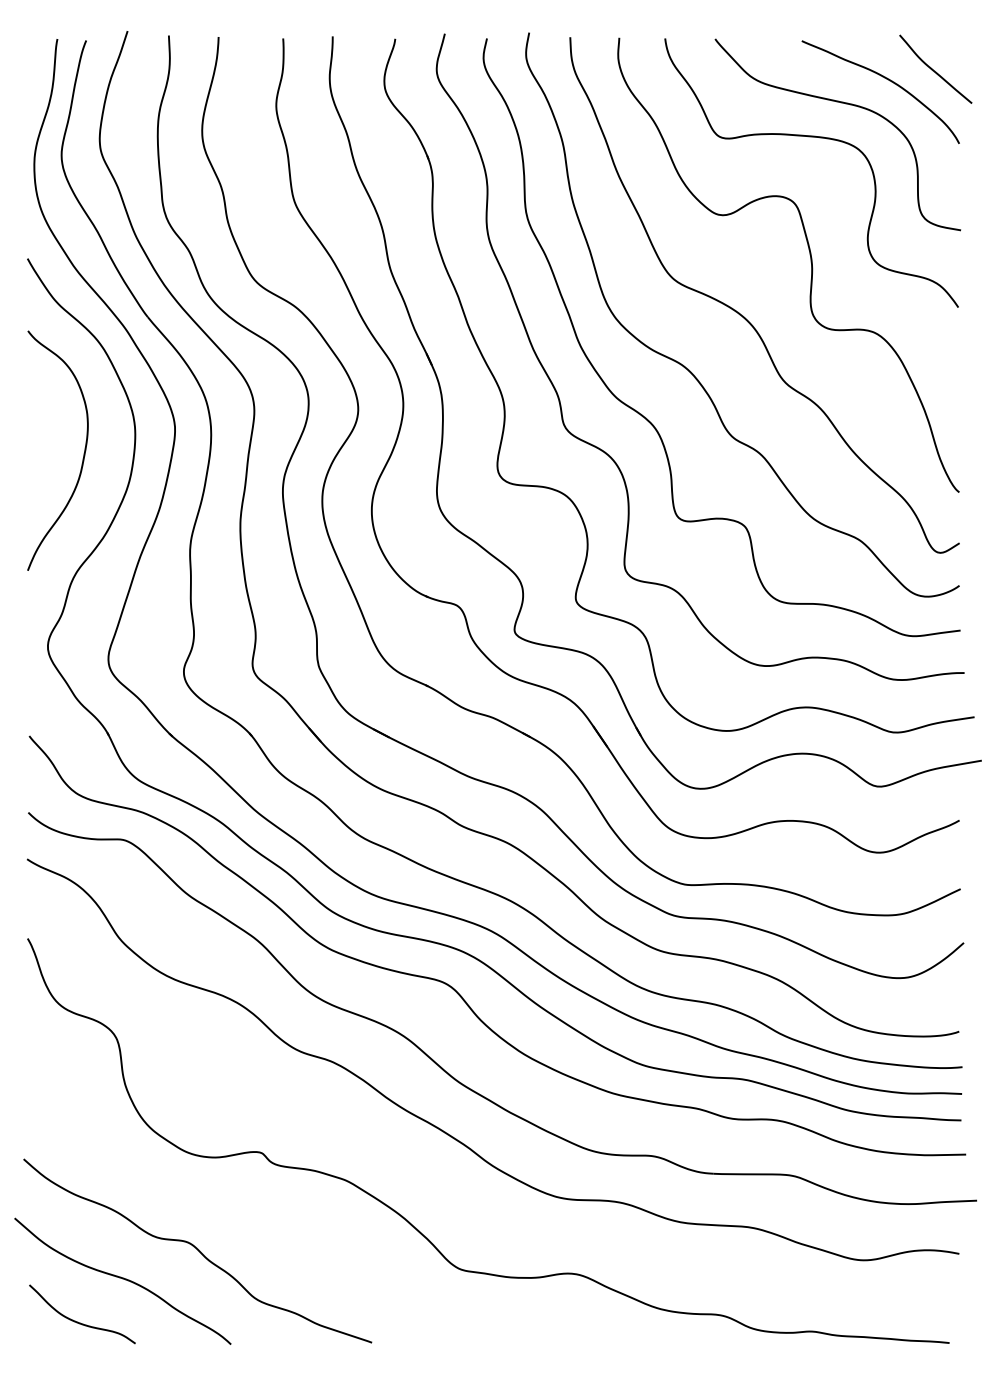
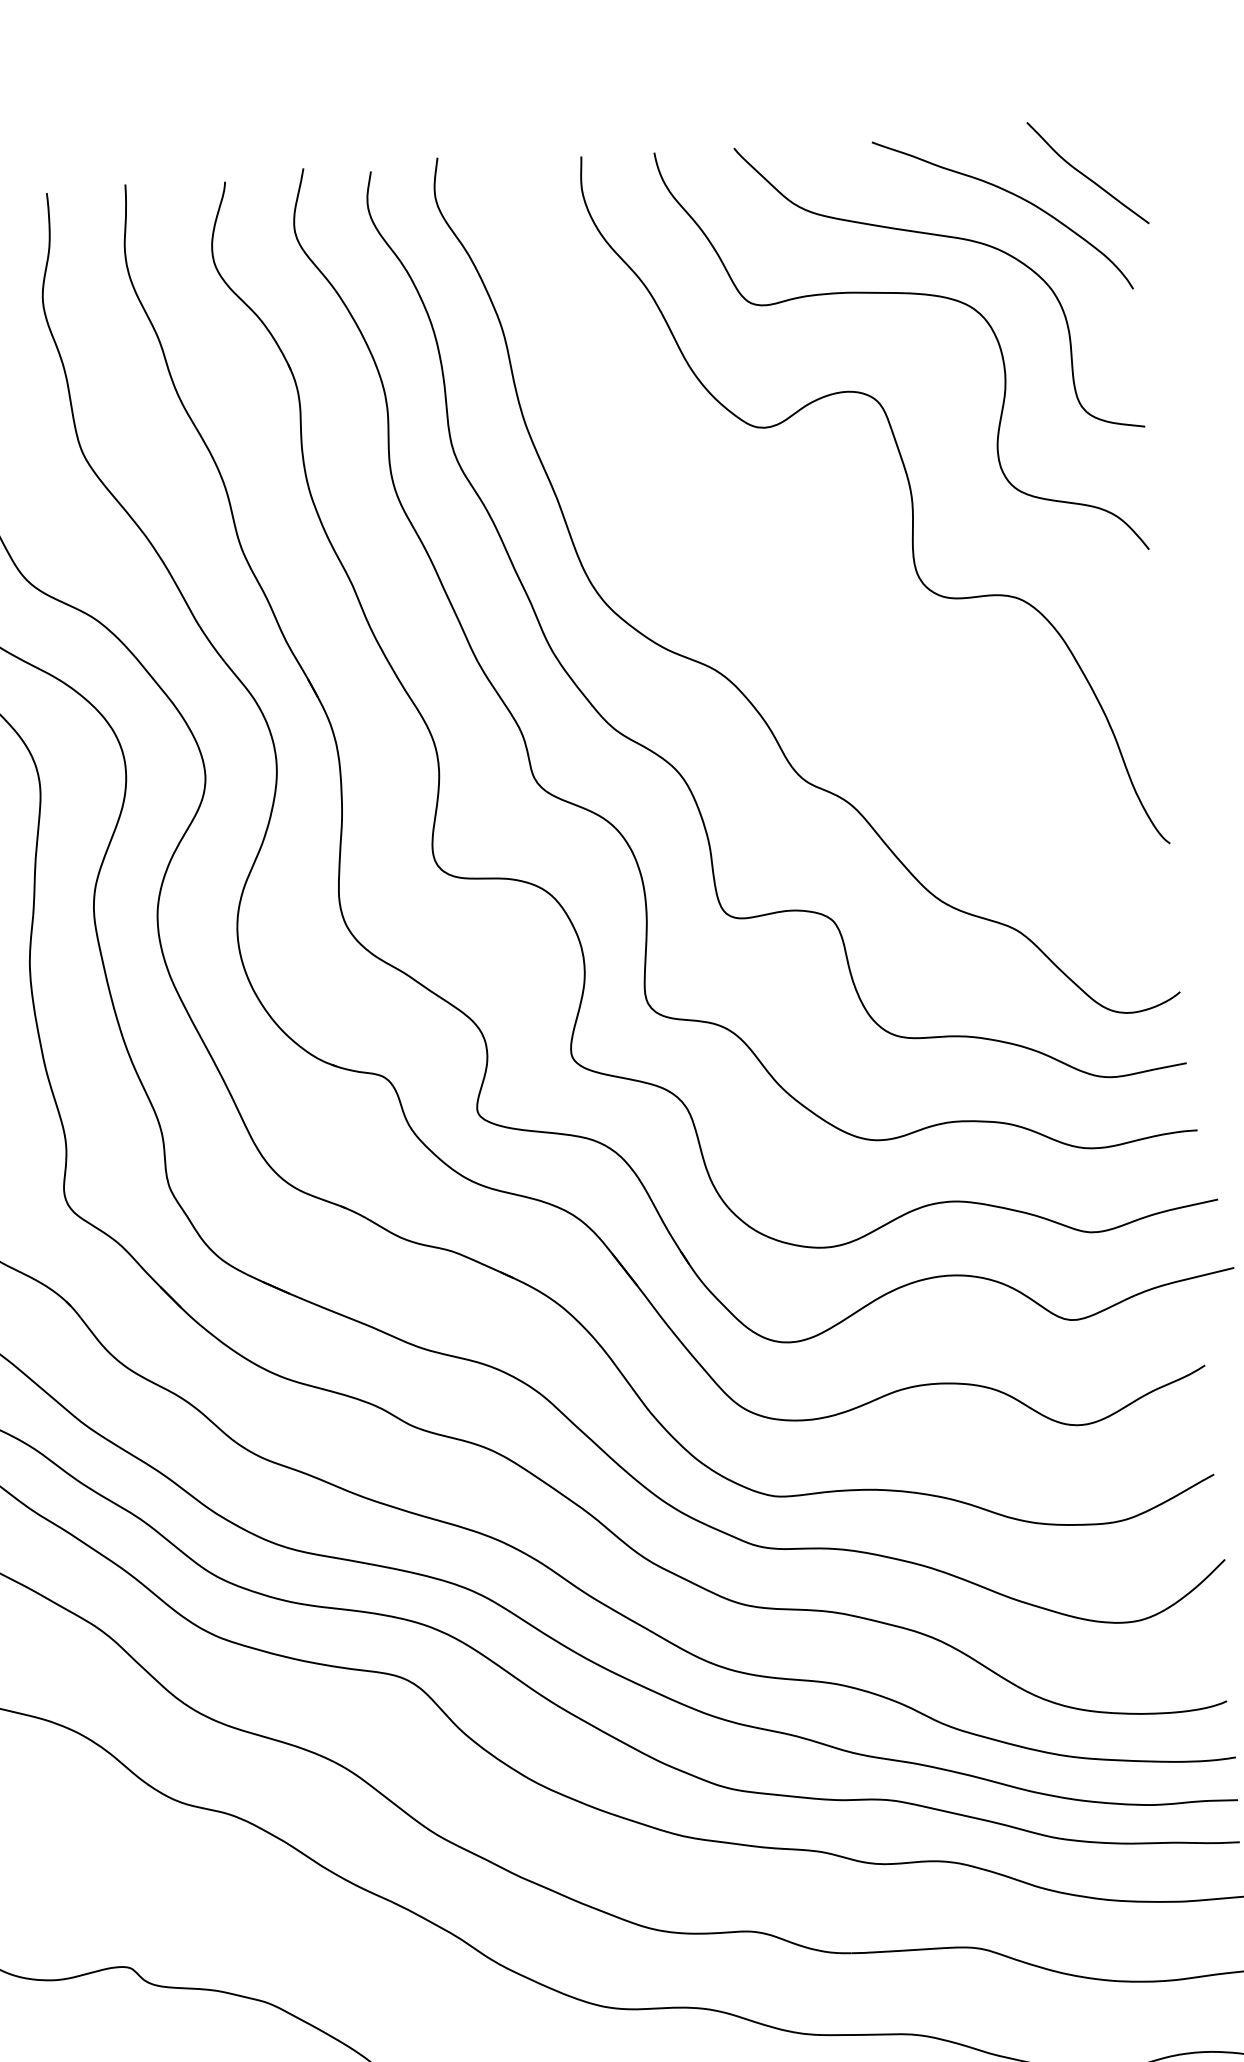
curve: (743, 315) -> (808, 585), removed

